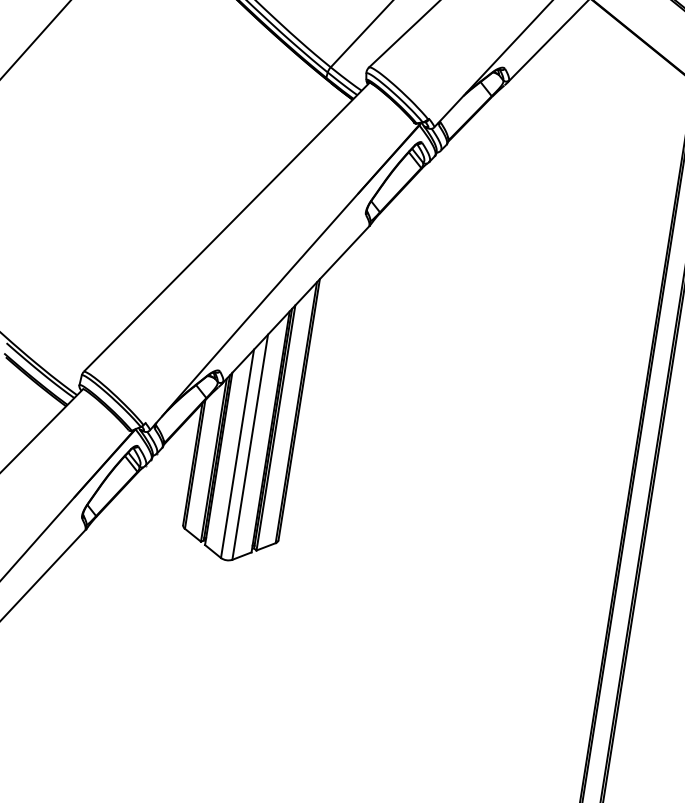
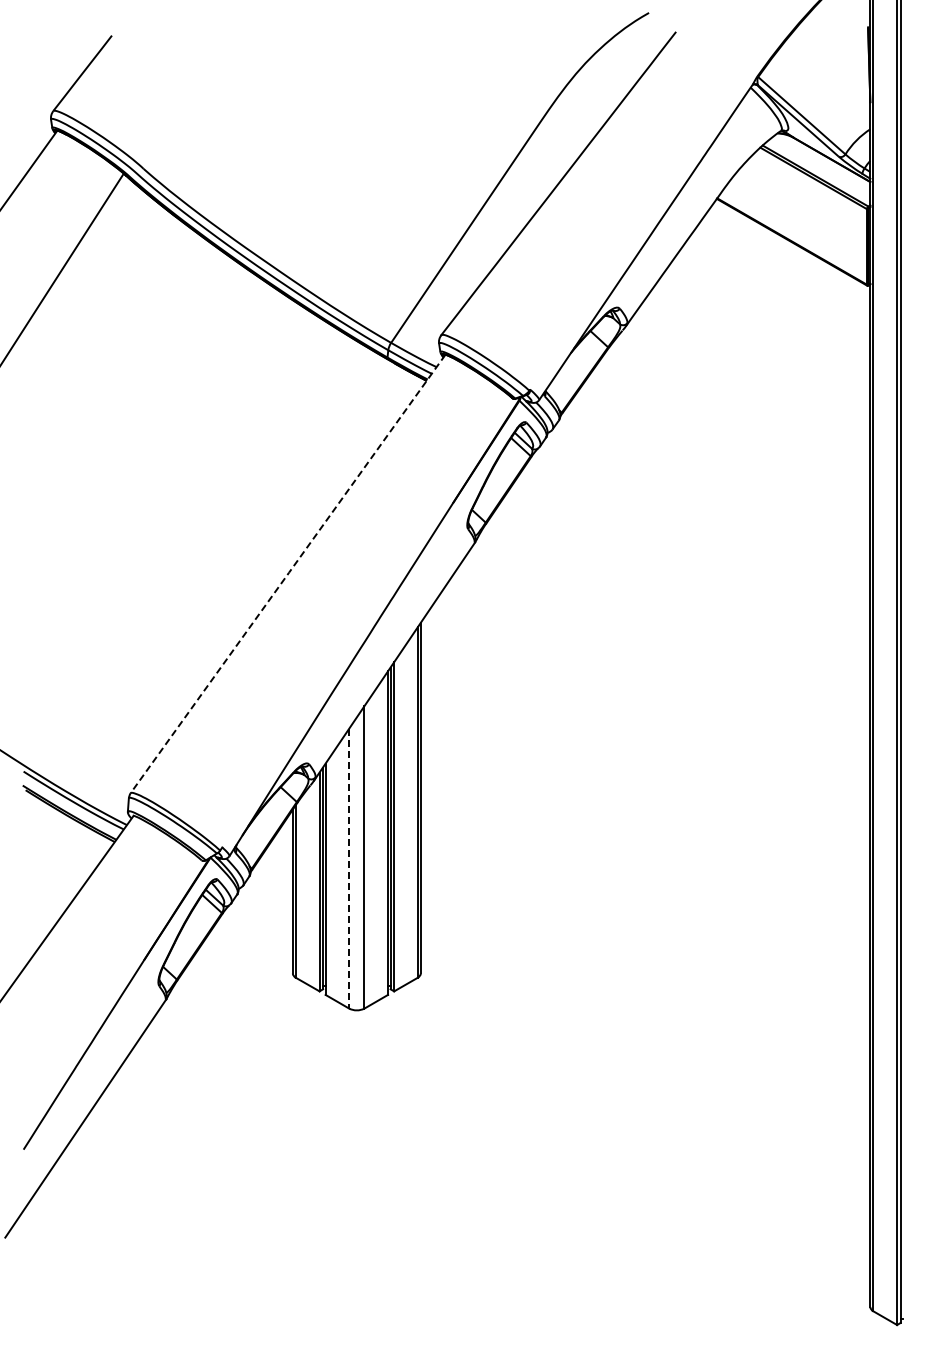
line: (227, 226) -> (288, 573), solid -> dashed
line: (237, 453) -> (349, 868), solid -> dashed

